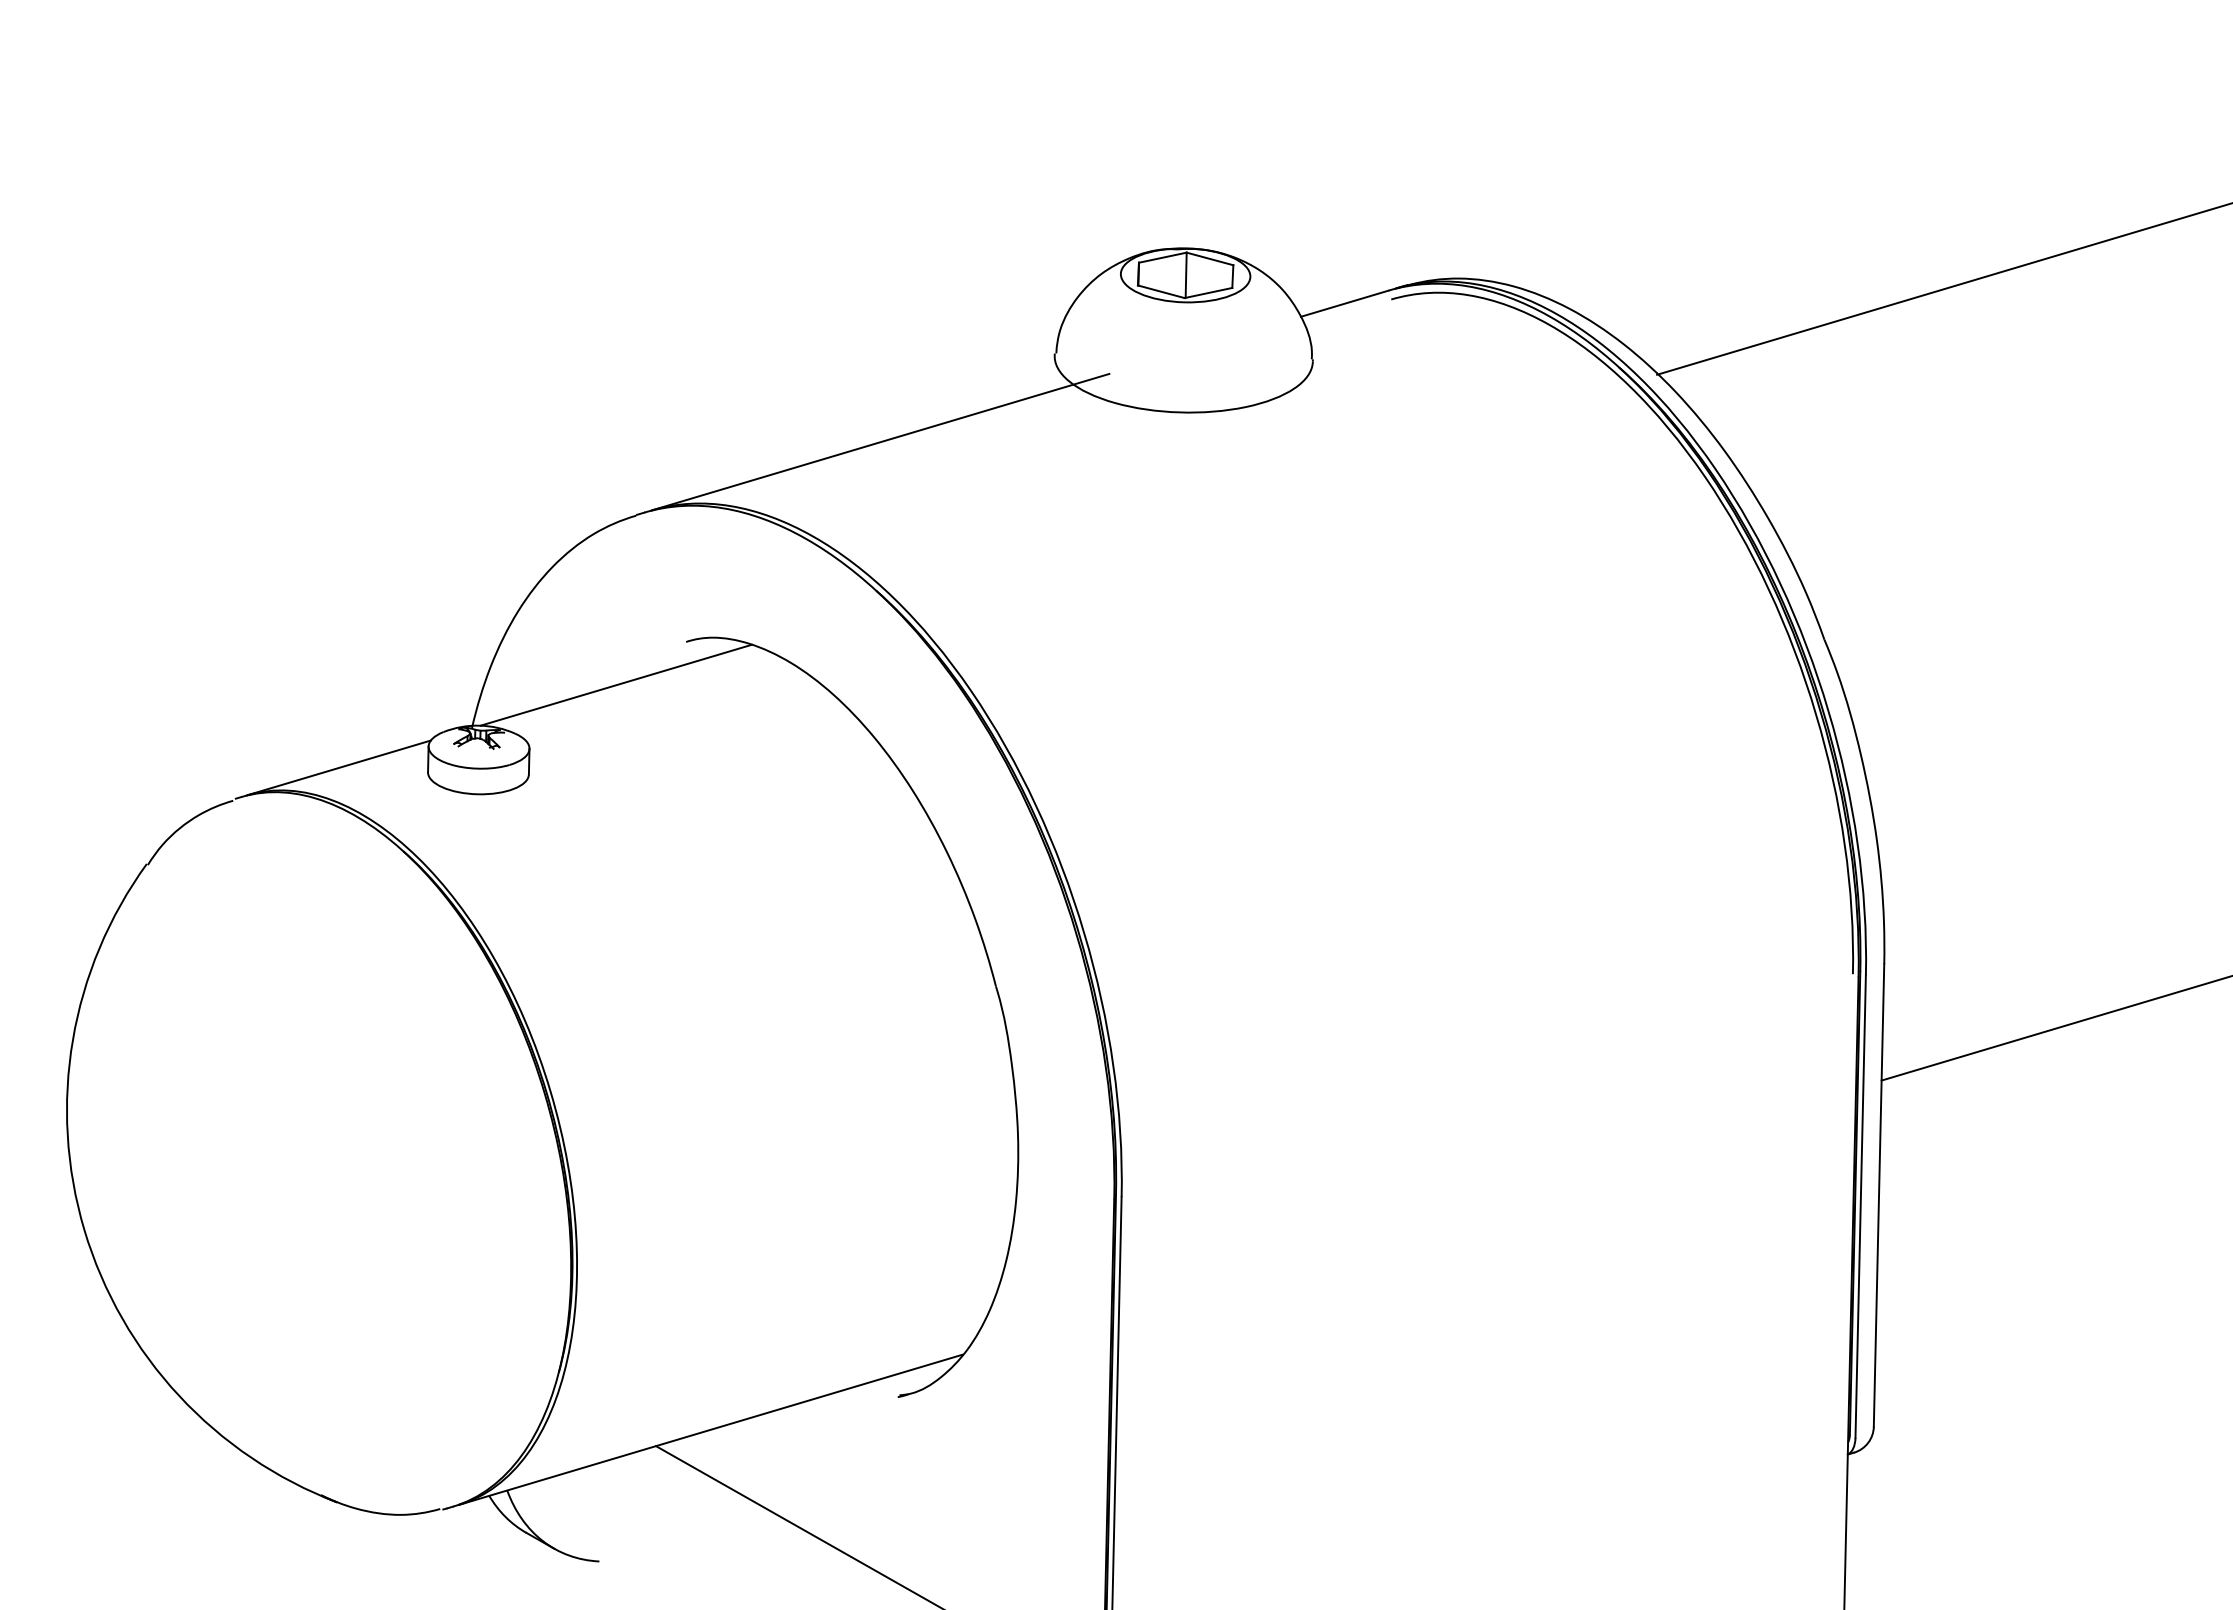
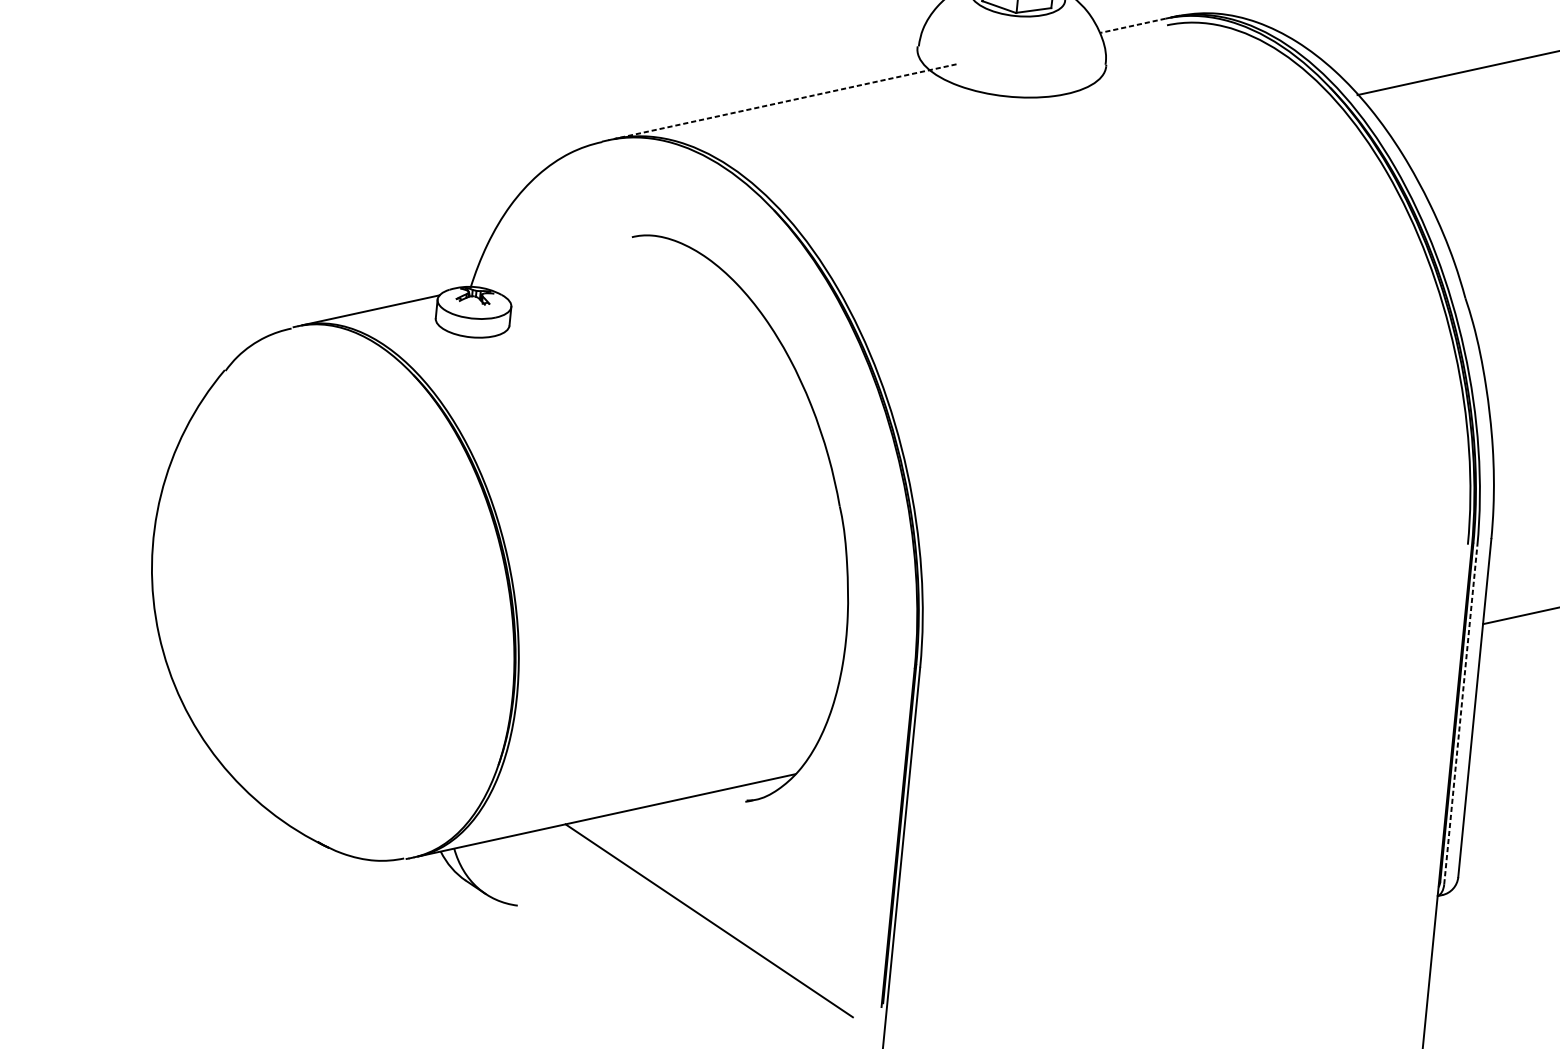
line: (1344, 303) -> (1132, 25), solid -> dashed
line: (880, 442) -> (785, 101), solid -> dashed
line: (615, 684) -> (577, 264), removed
line: (1860, 1206) -> (1460, 715), solid -> dashed

